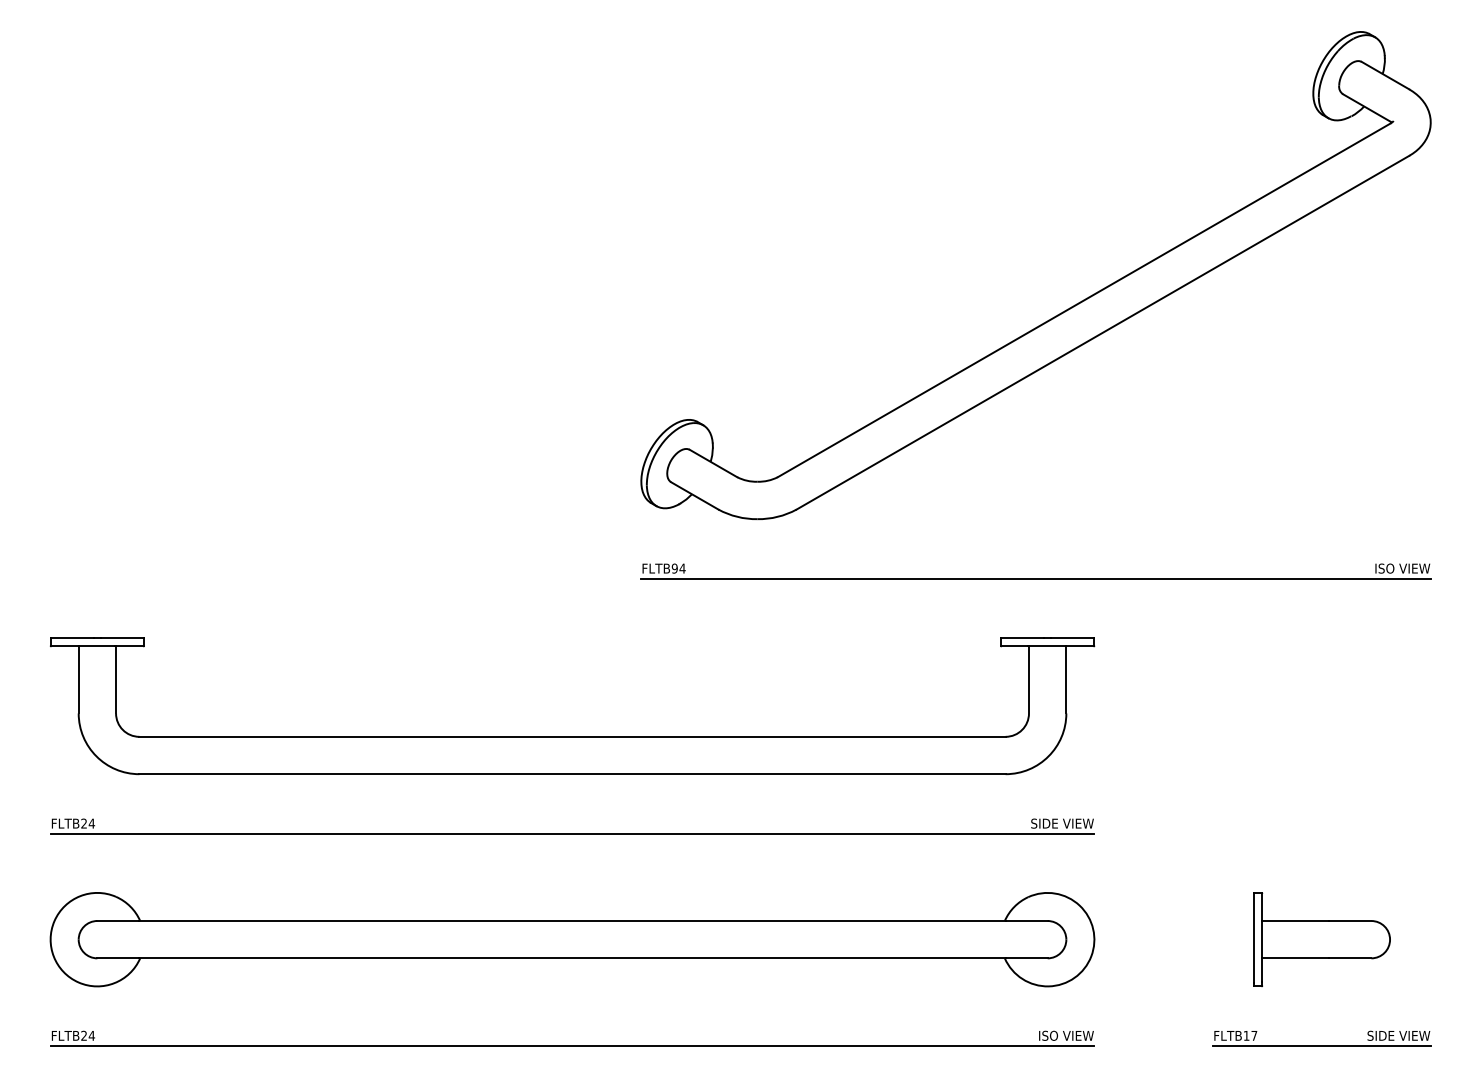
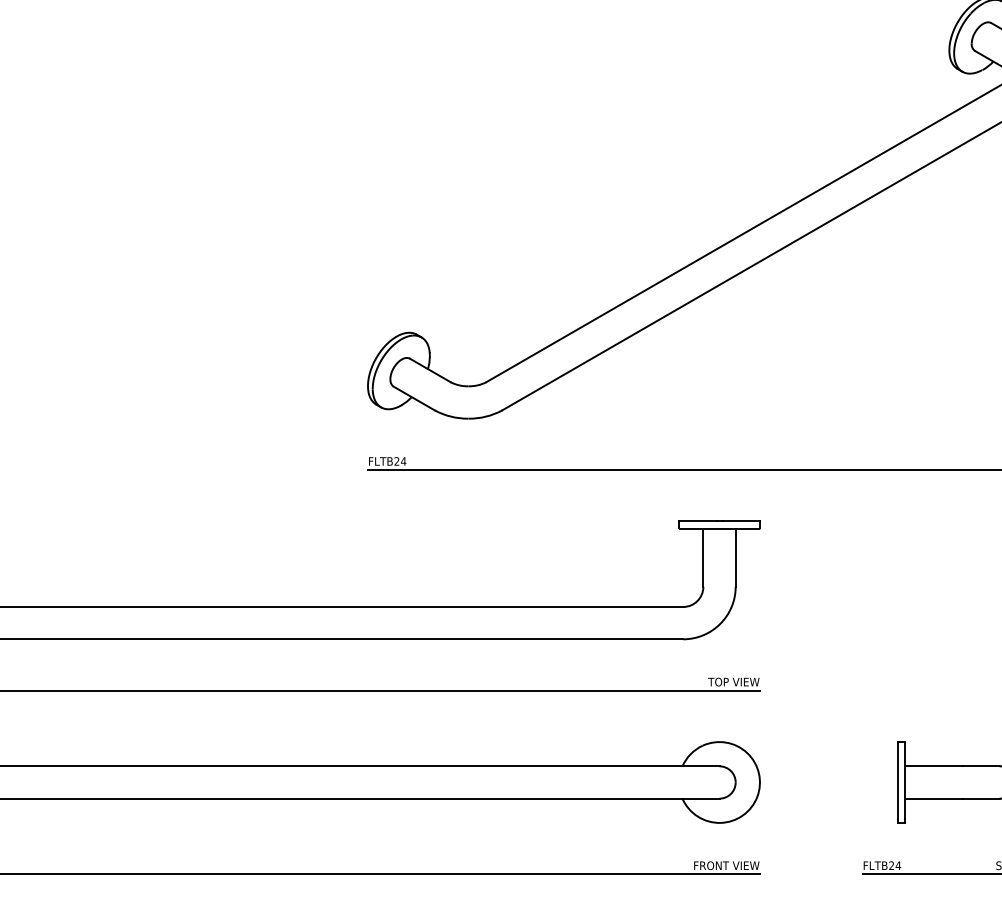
text: (674, 568) -> (396, 461), FLTB94 -> FLTB24
text: (1044, 823) -> (716, 681), SIDE VIEW -> TOP VIEW
text: (1038, 1035) -> (711, 865), ISO VIEW -> FRONT VIEW
text: (1250, 1035) -> (895, 865), FLTB17 -> FLTB24

